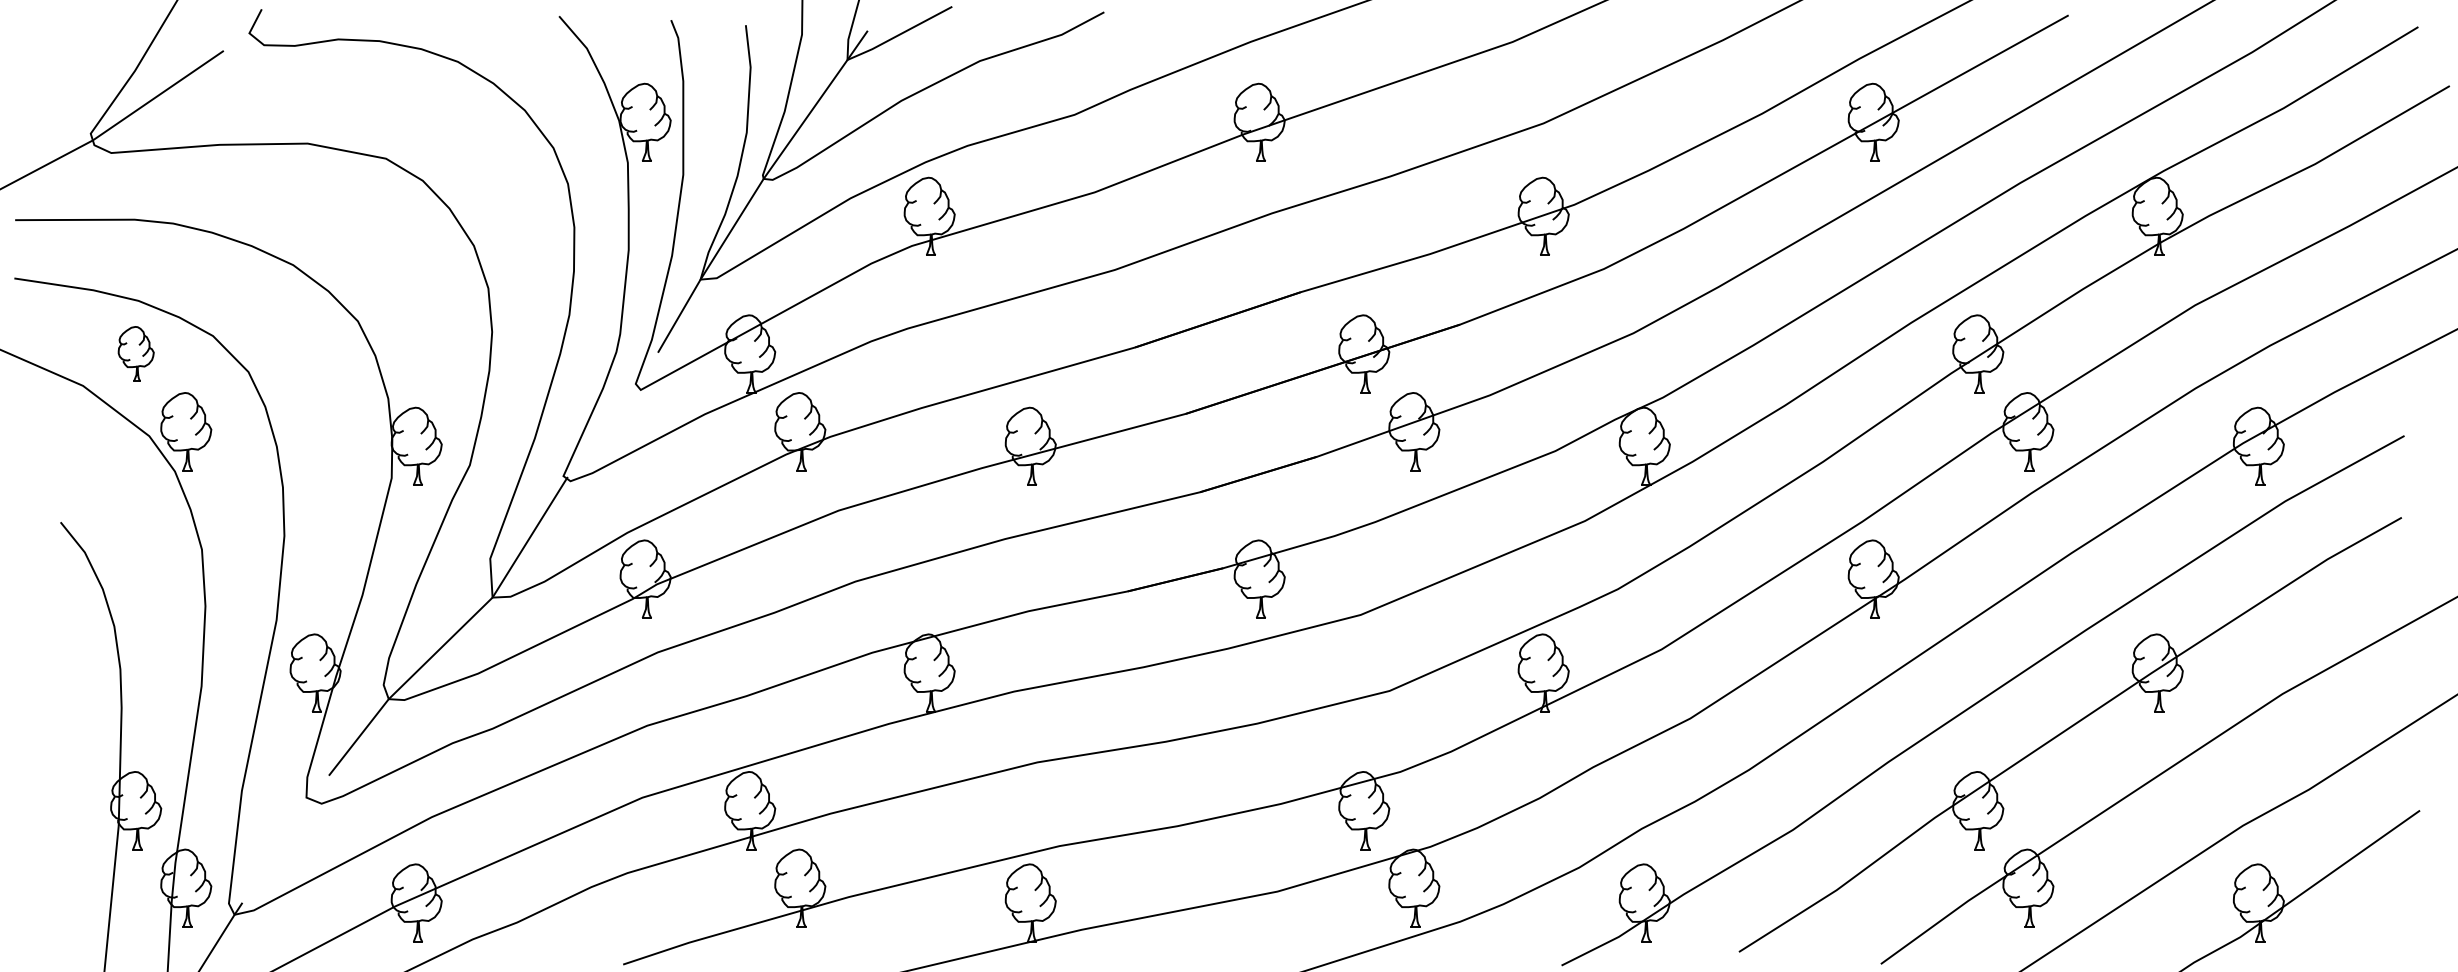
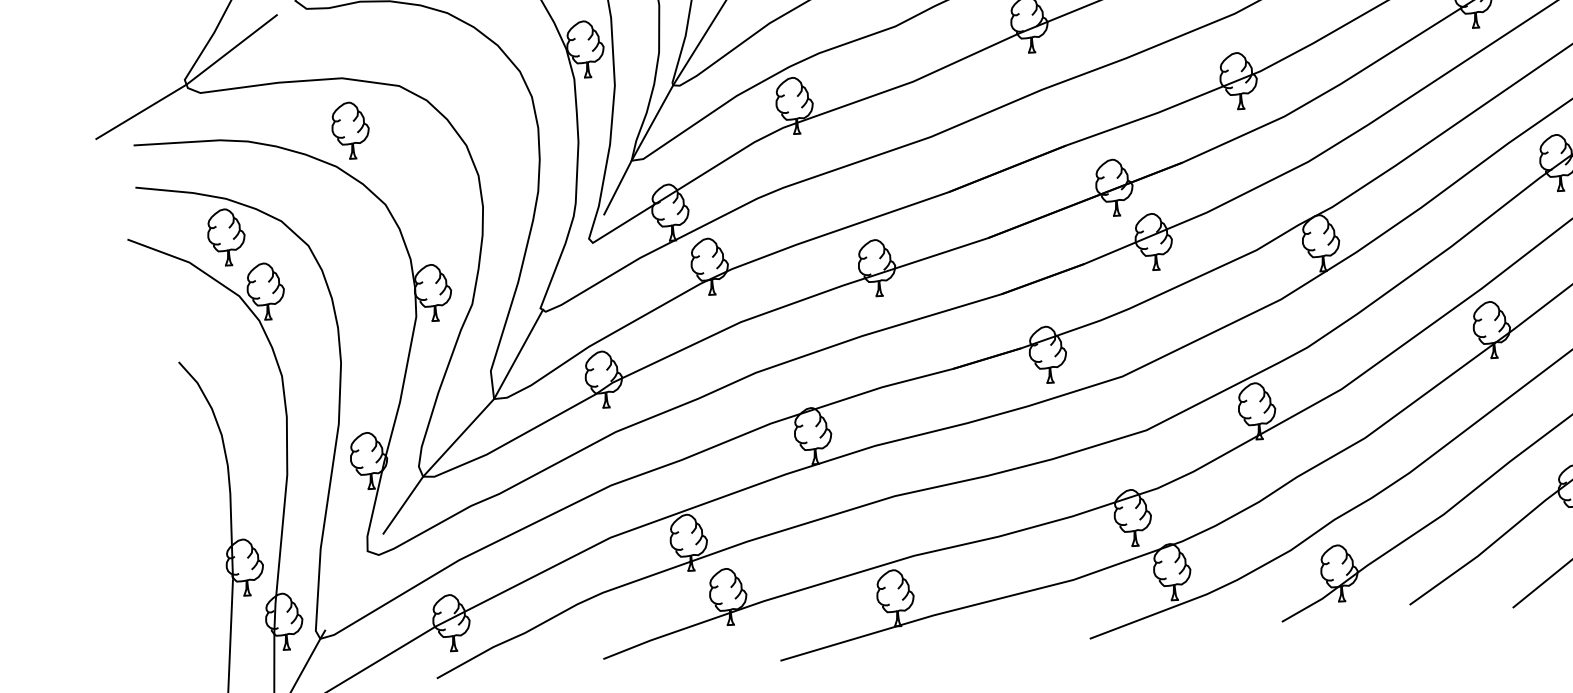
part: (315, 215) -> (350, 129), added
part: (136, 353) -> (226, 236), size x1.43

